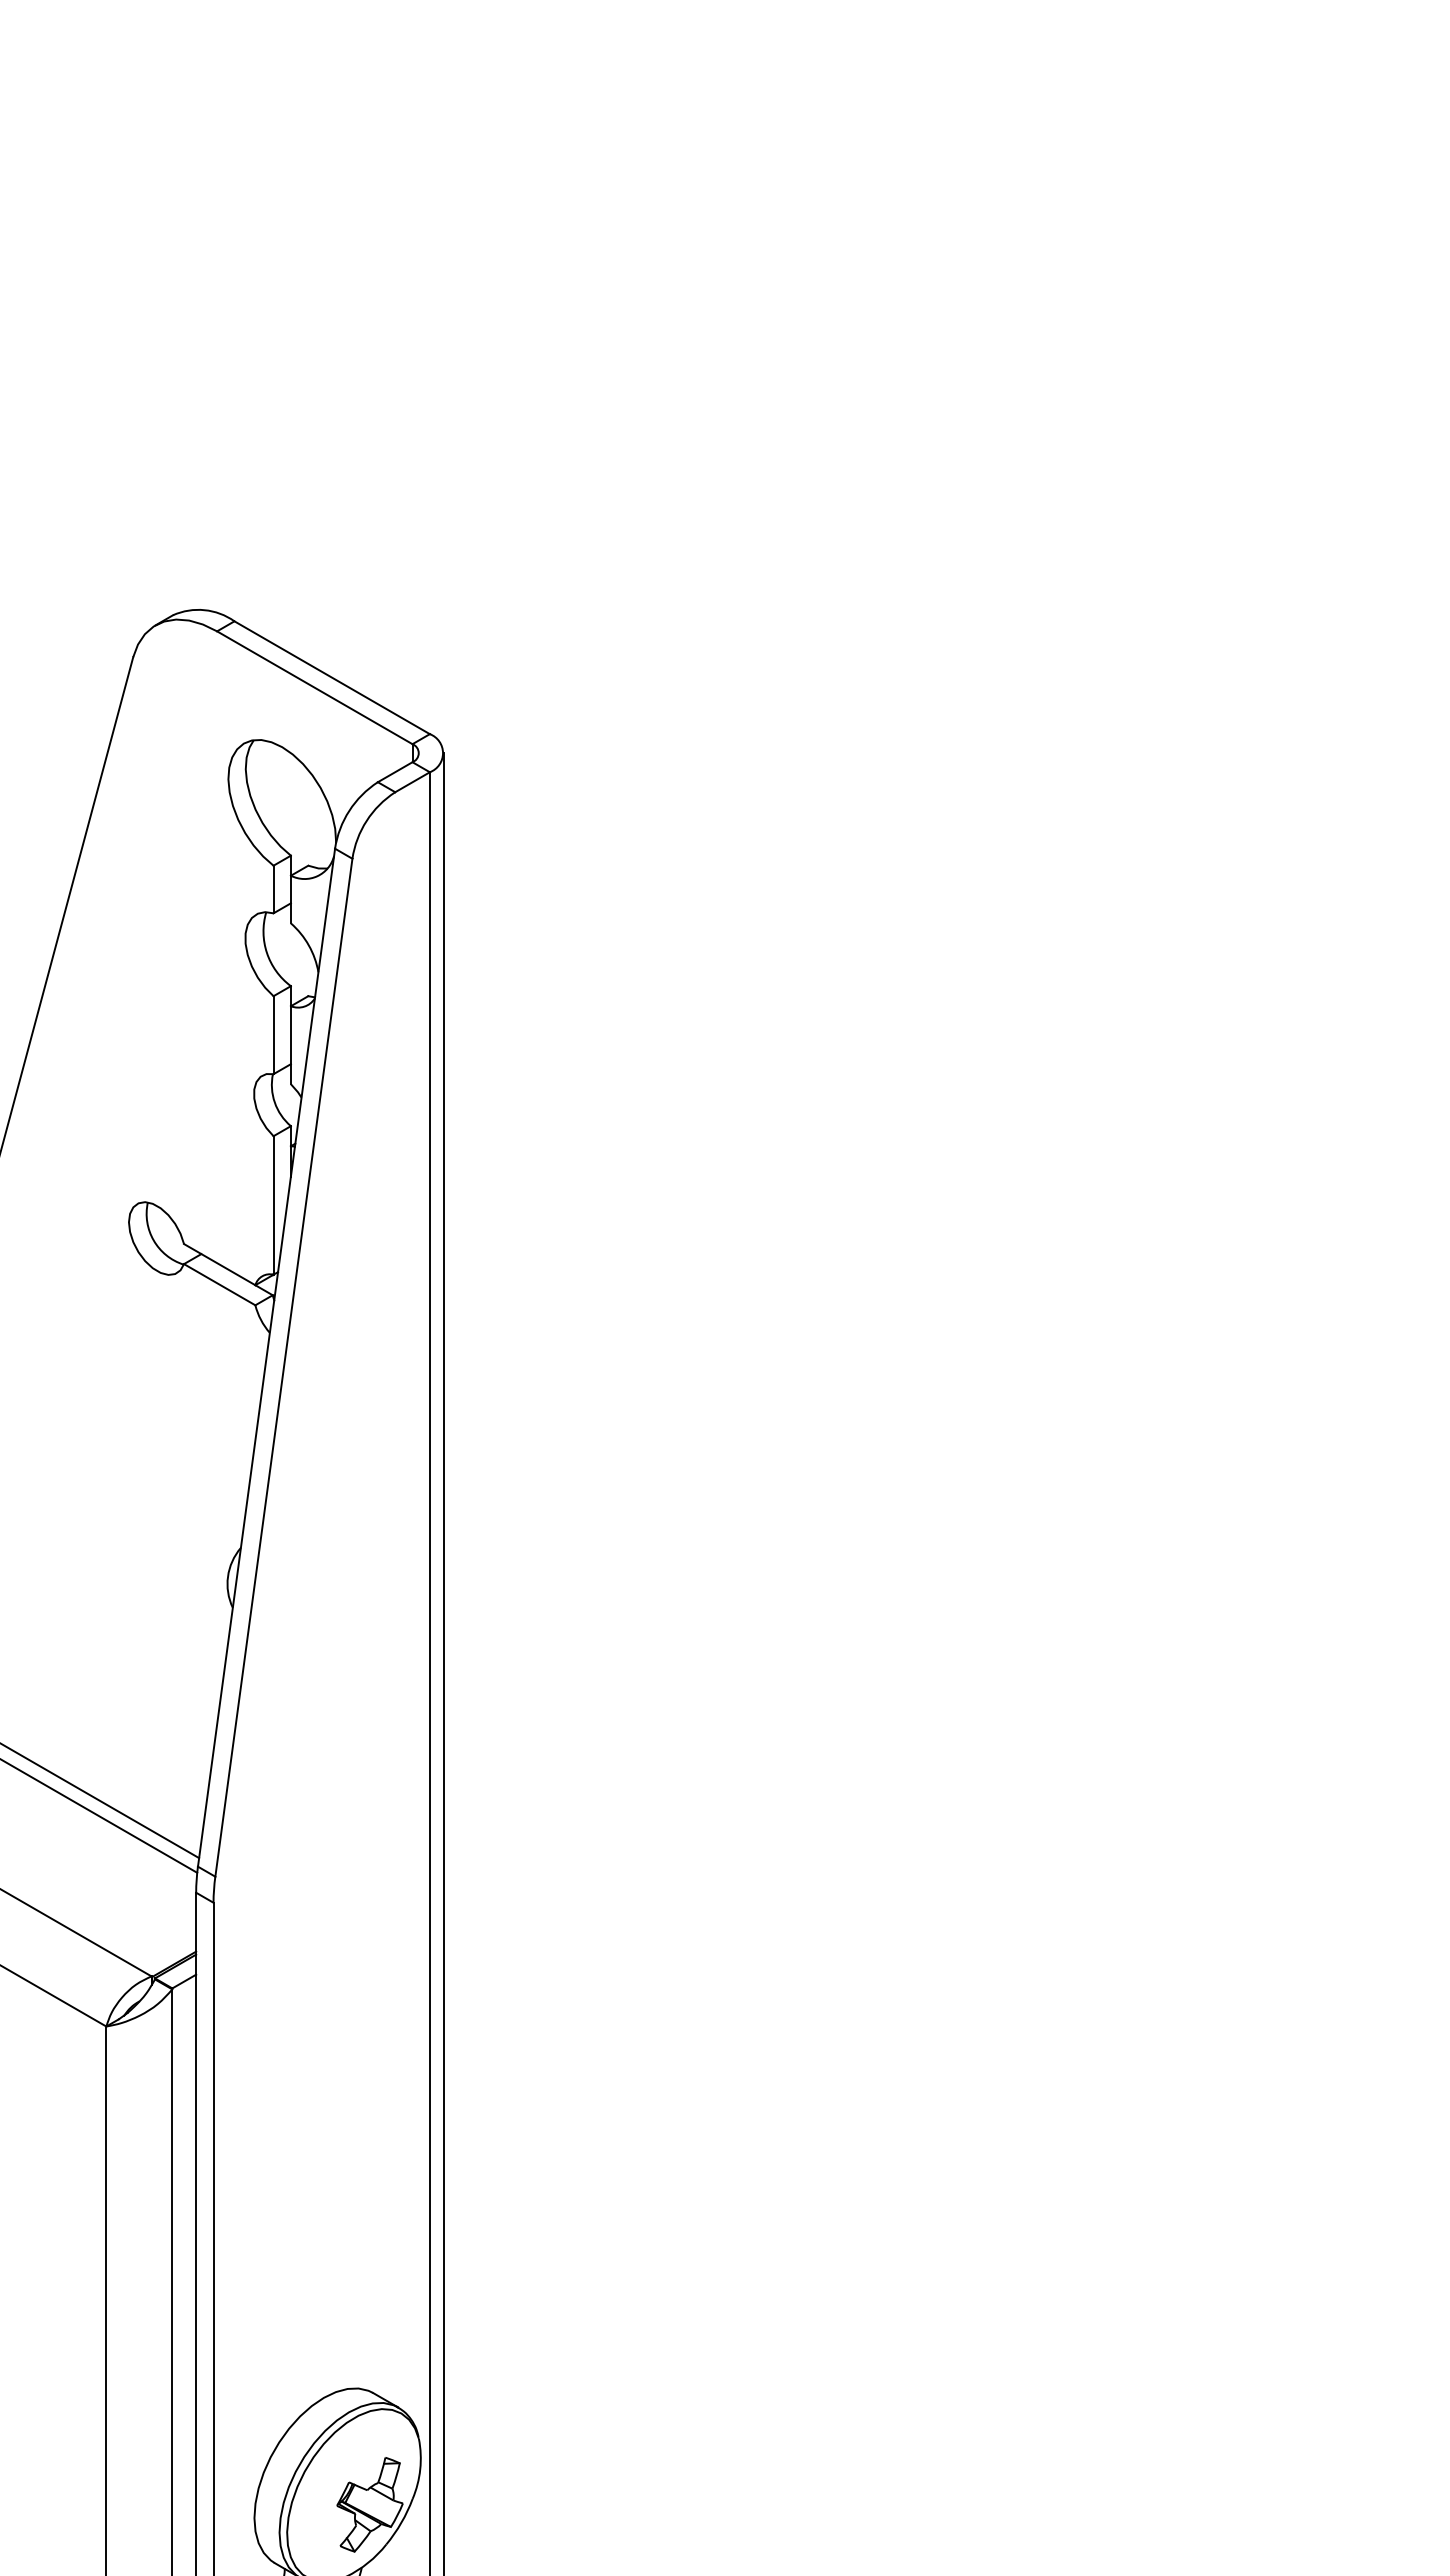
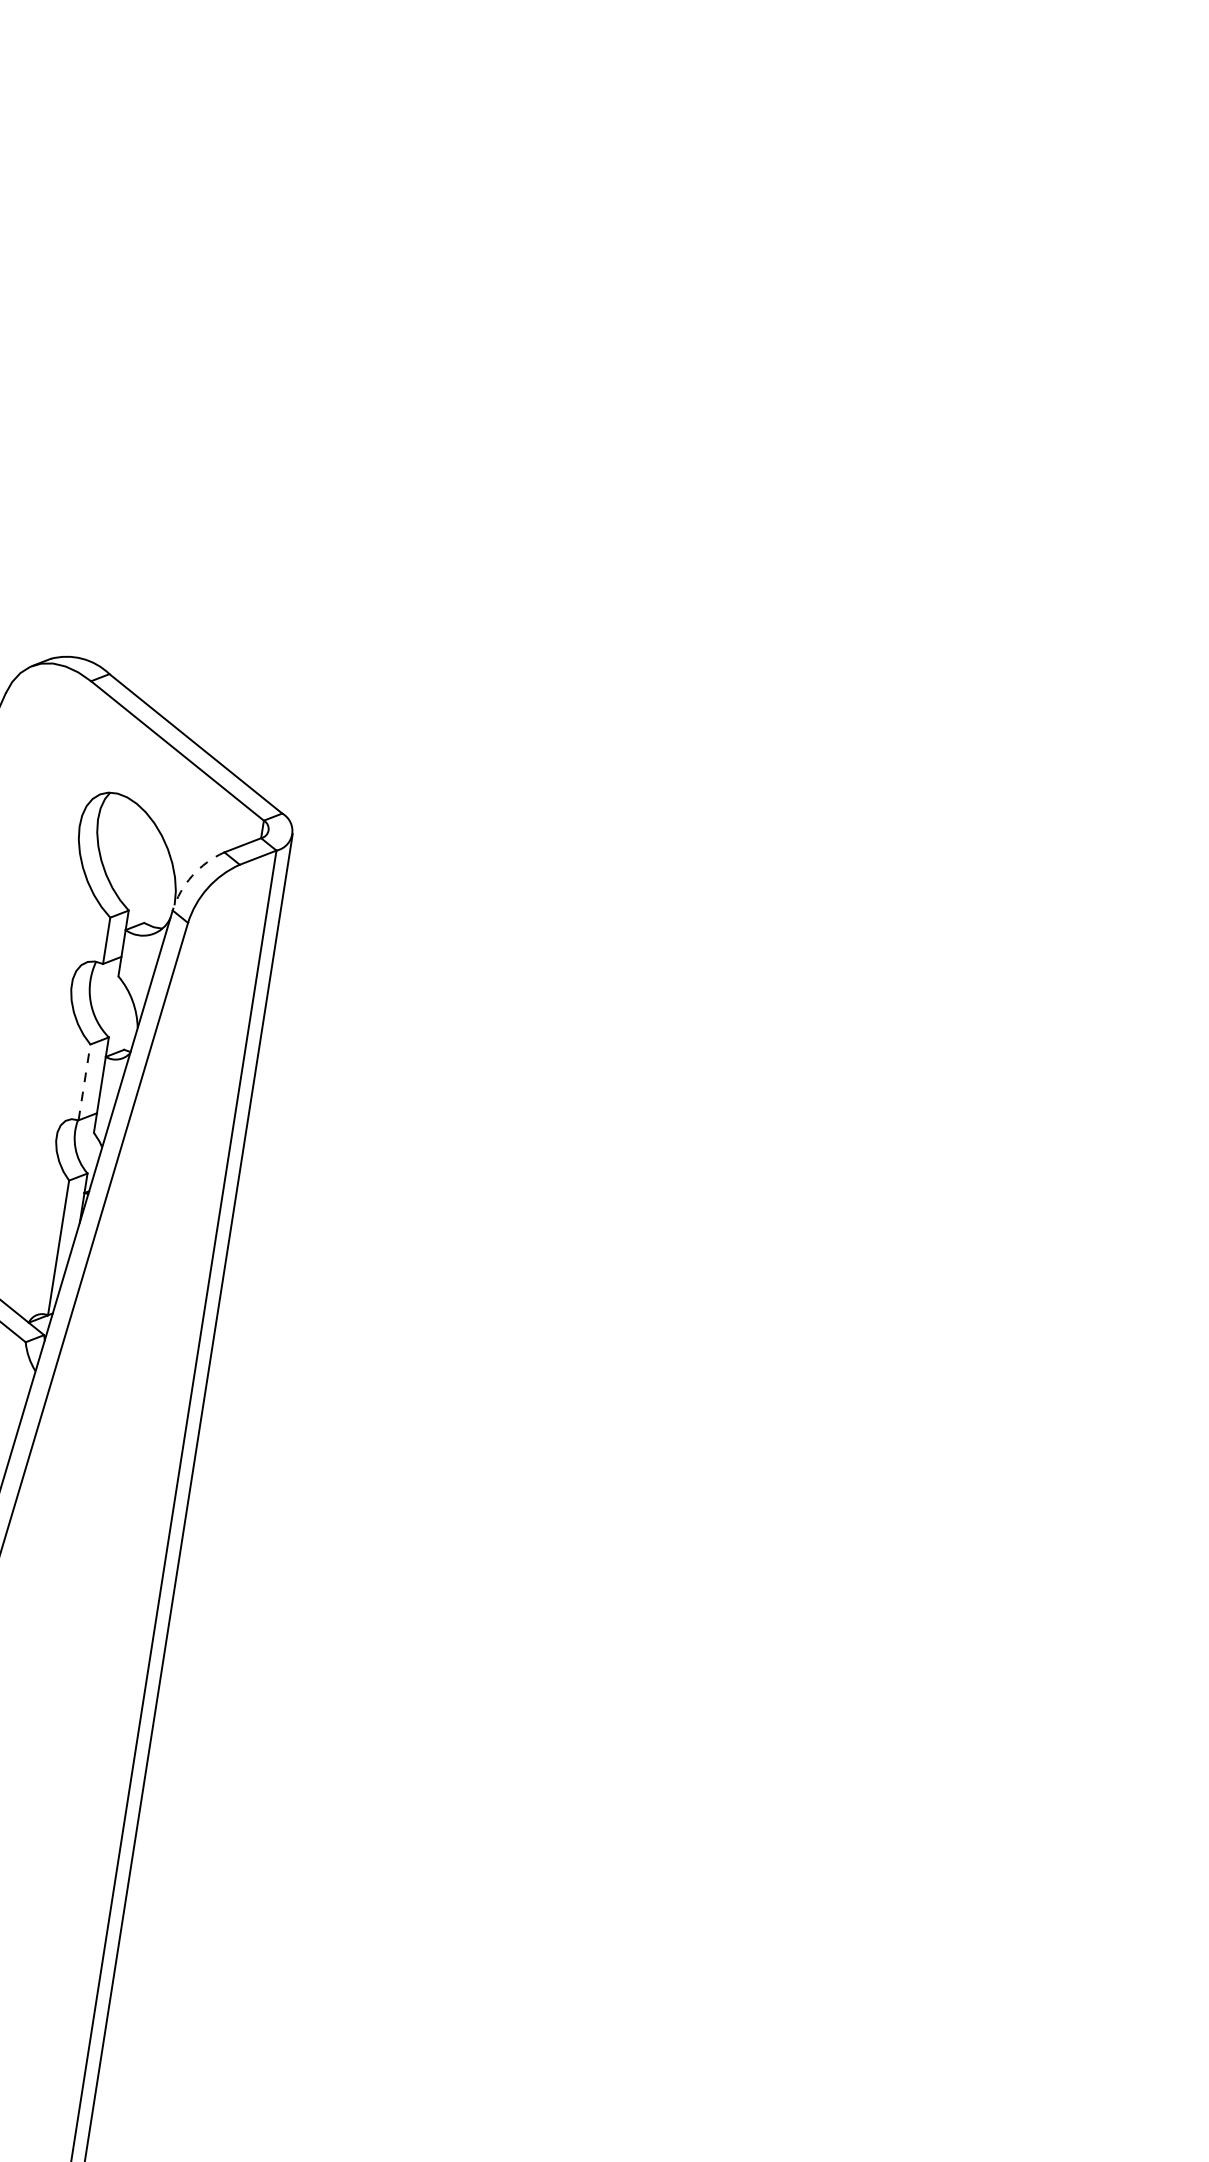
arc: (349, 810) -> (192, 875), solid -> dashed
line: (273, 1035) -> (84, 1082), solid -> dashed

